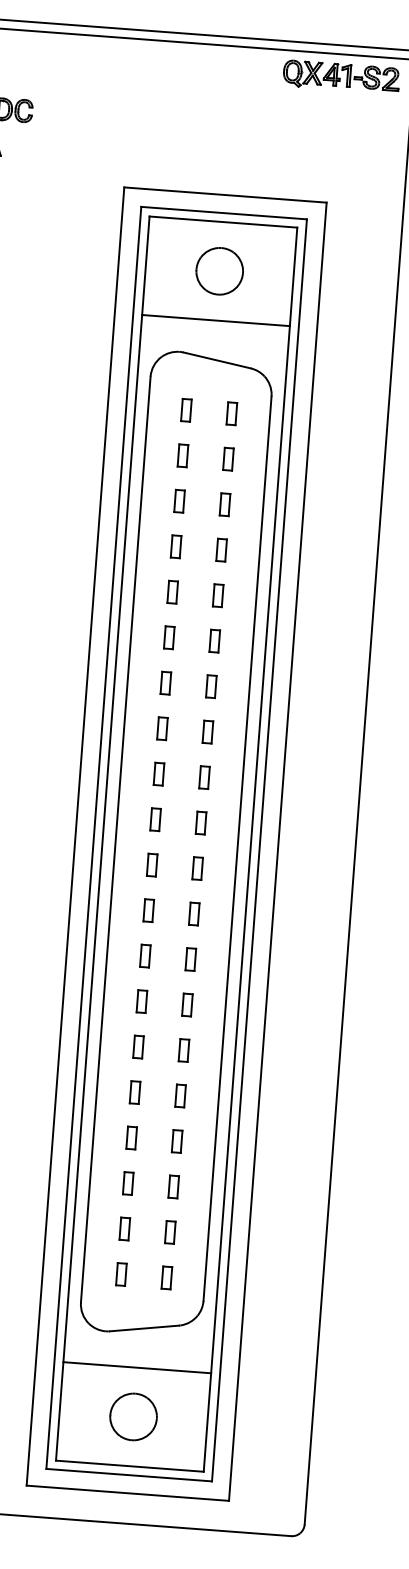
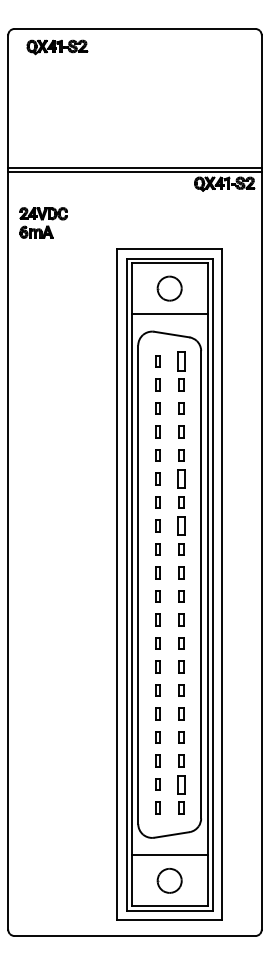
part: (231, 413) -> (181, 361), size x1.6
part: (214, 640) -> (181, 478), size x1.6
part: (208, 731) -> (181, 525), size x1.6
part: (170, 1232) -> (181, 784), size x1.6

